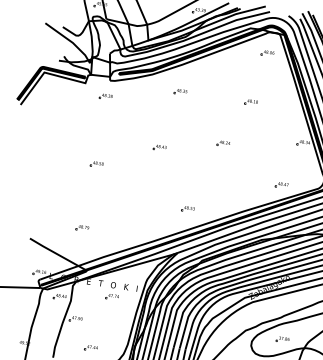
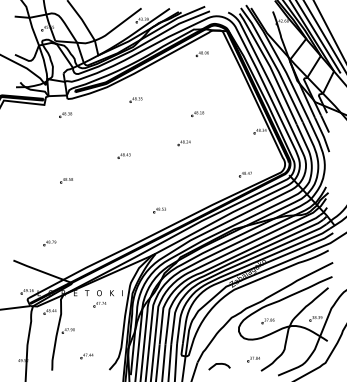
part: (266, 52) -> (201, 53), moved
part: (250, 102) -> (197, 114), moved
part: (81, 228) -> (49, 243), moved

